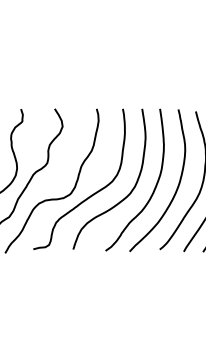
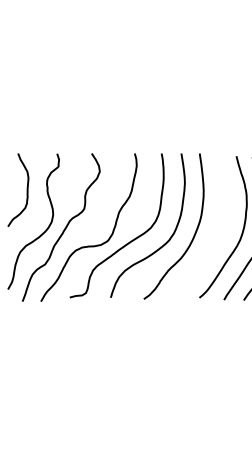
curve: (175, 190) -> (215, 237), removed

